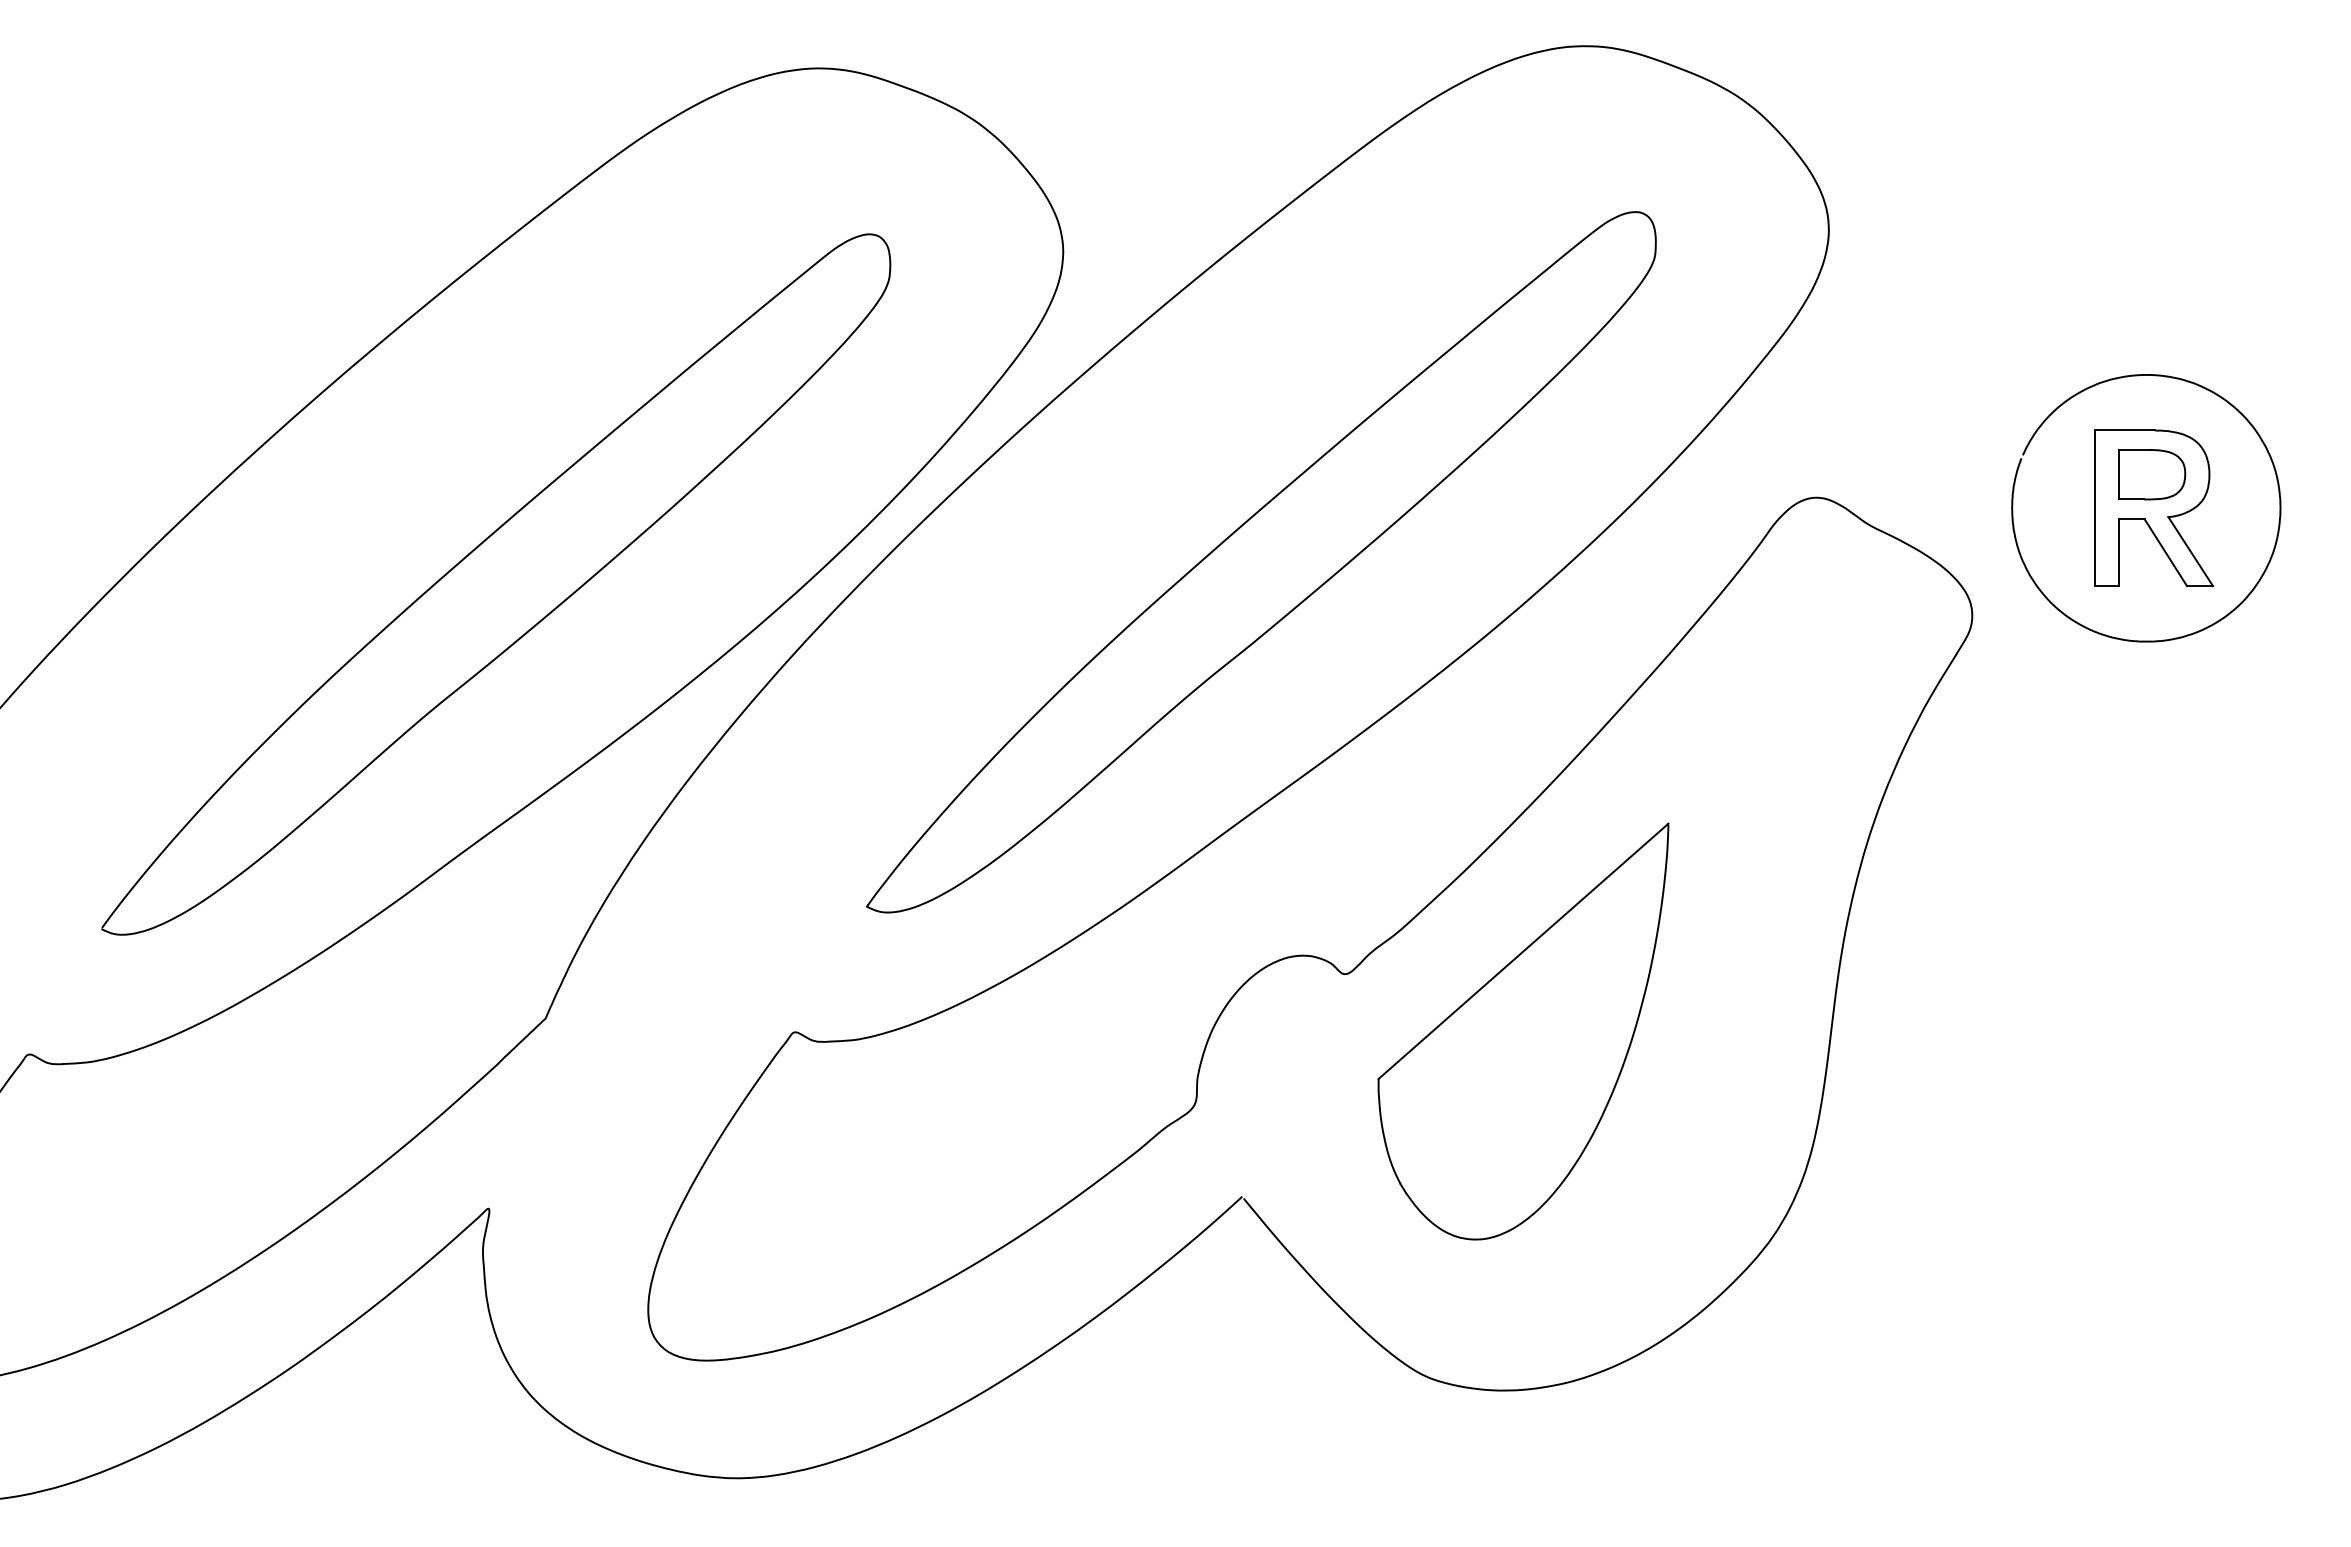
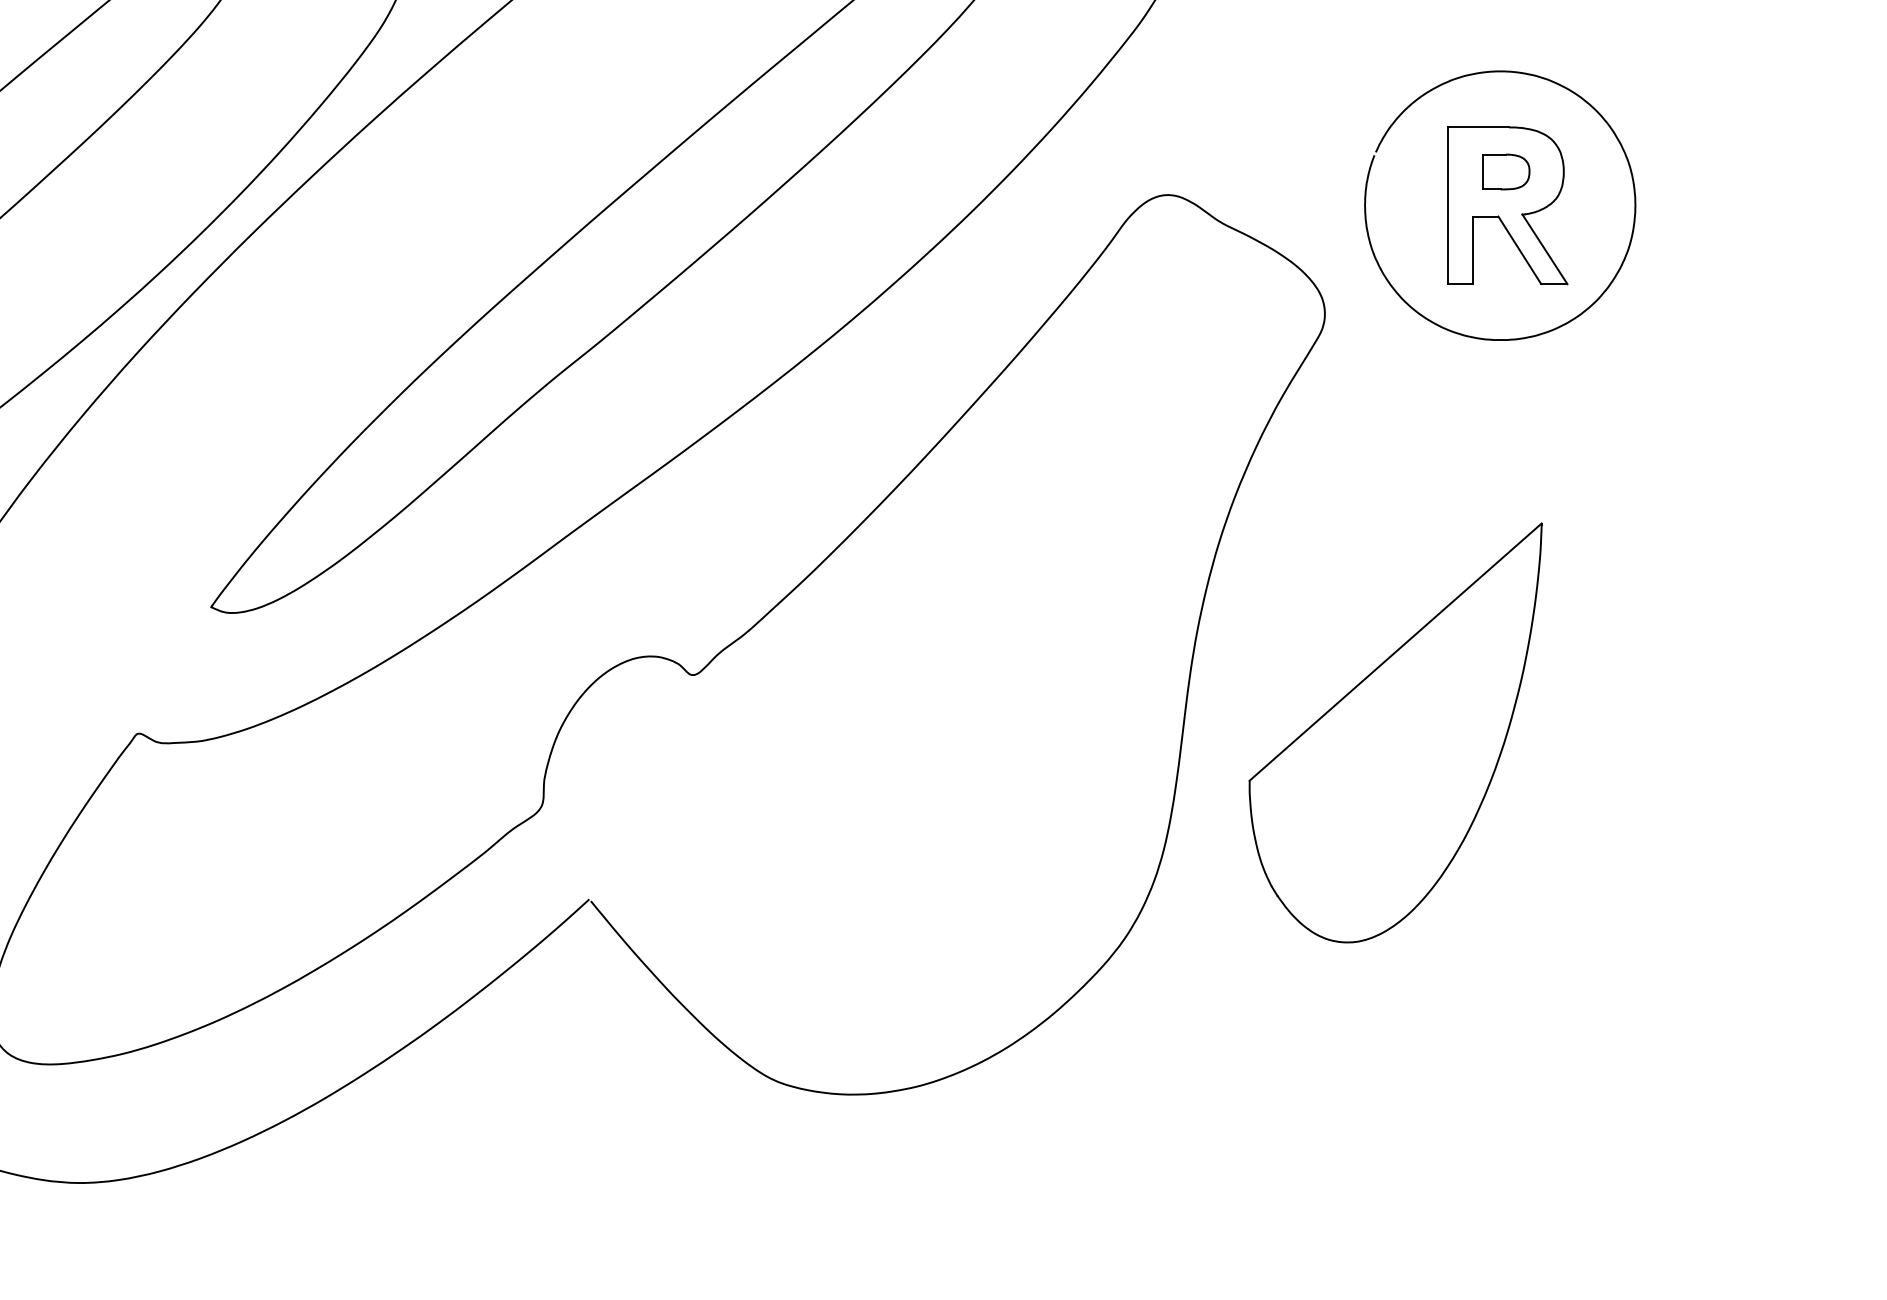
part: (2152, 474) -> (1506, 171), size x0.7
part: (1523, 1031) -> (1395, 732), moved

